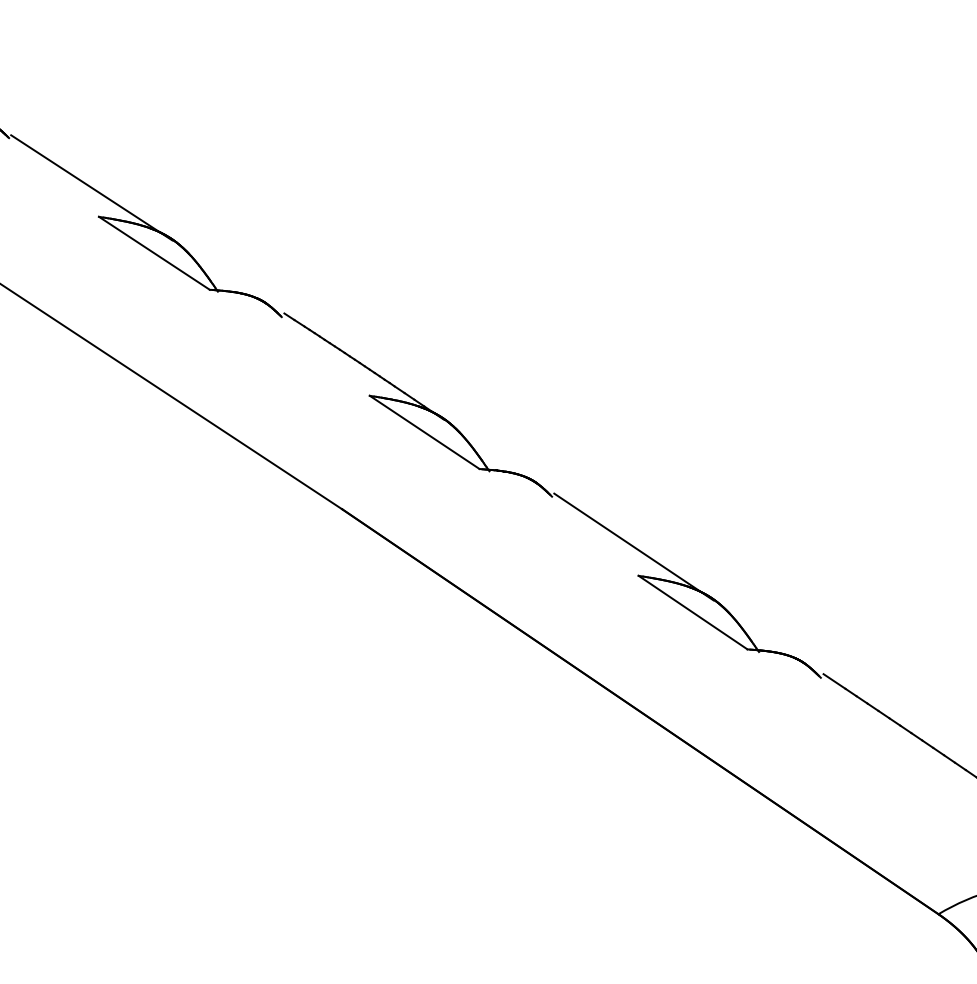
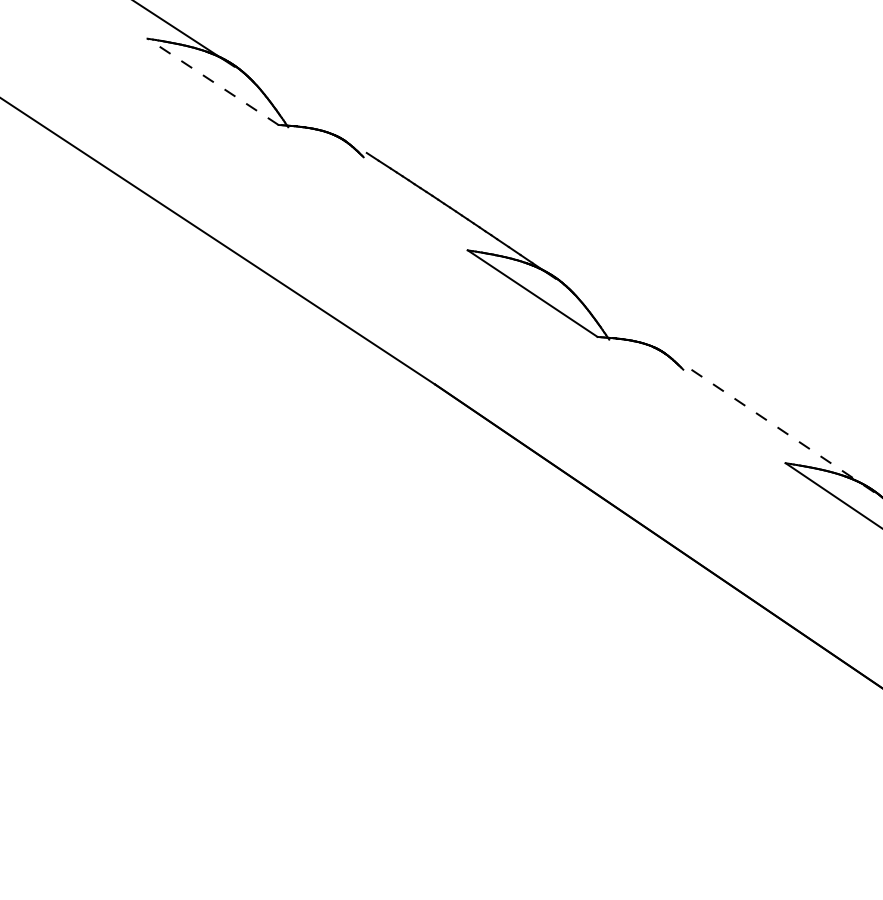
line: (154, 253) -> (213, 82), solid -> dashed
line: (633, 547) -> (779, 429), solid -> dashed

